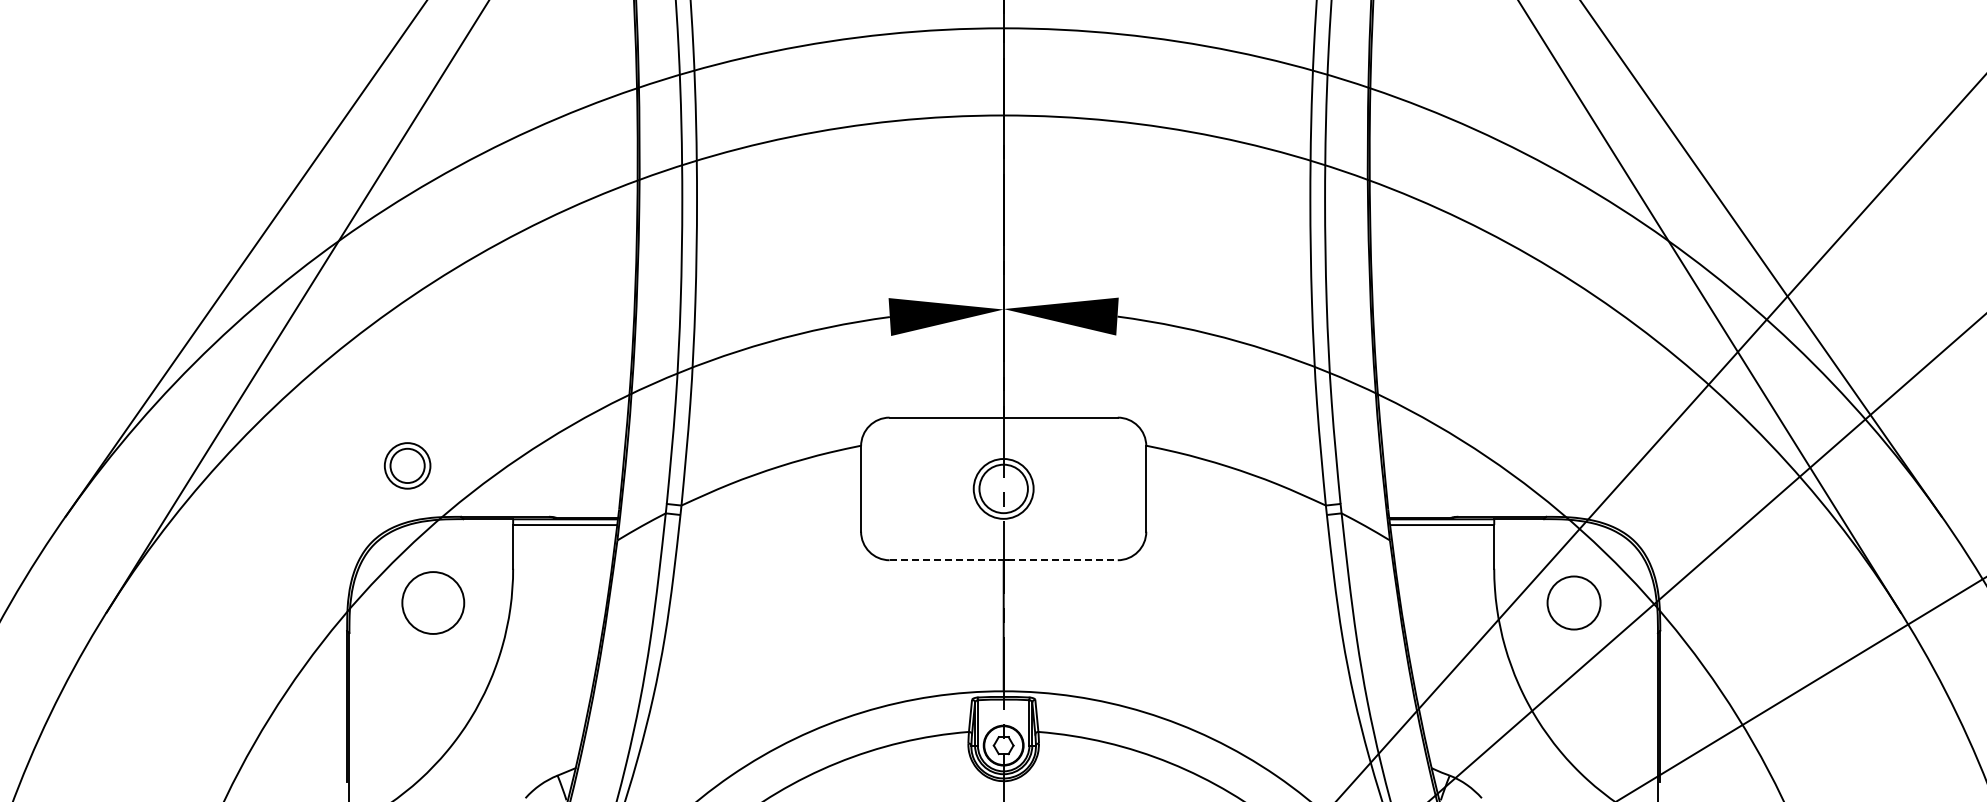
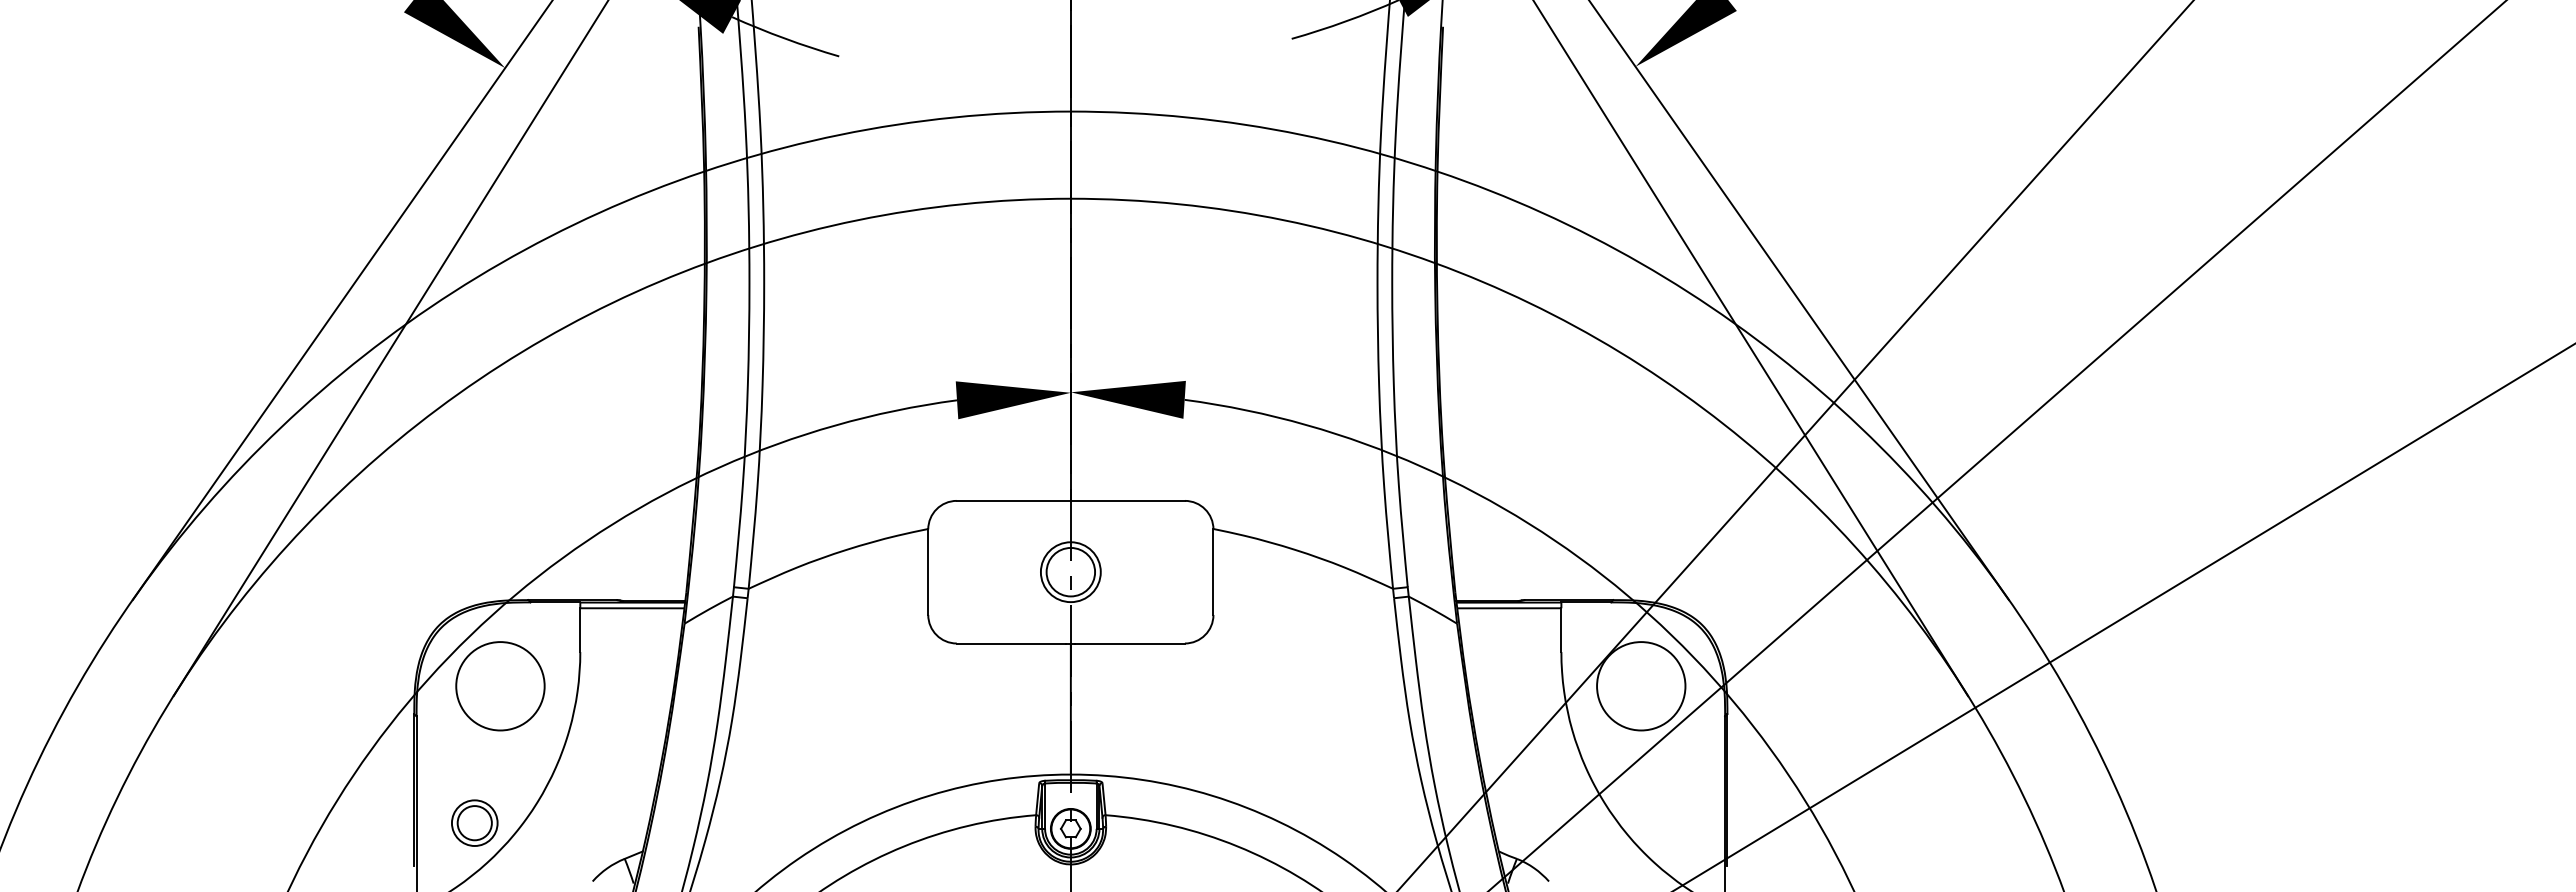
part: (407, 465) -> (474, 822), moved
line: (944, 560) -> (1011, 643), dashed -> solid
line: (1063, 560) -> (1130, 643), dashed -> solid
circle: (433, 603) -> (500, 686), size x1.43
circle: (1574, 603) -> (1641, 686), size x1.67

